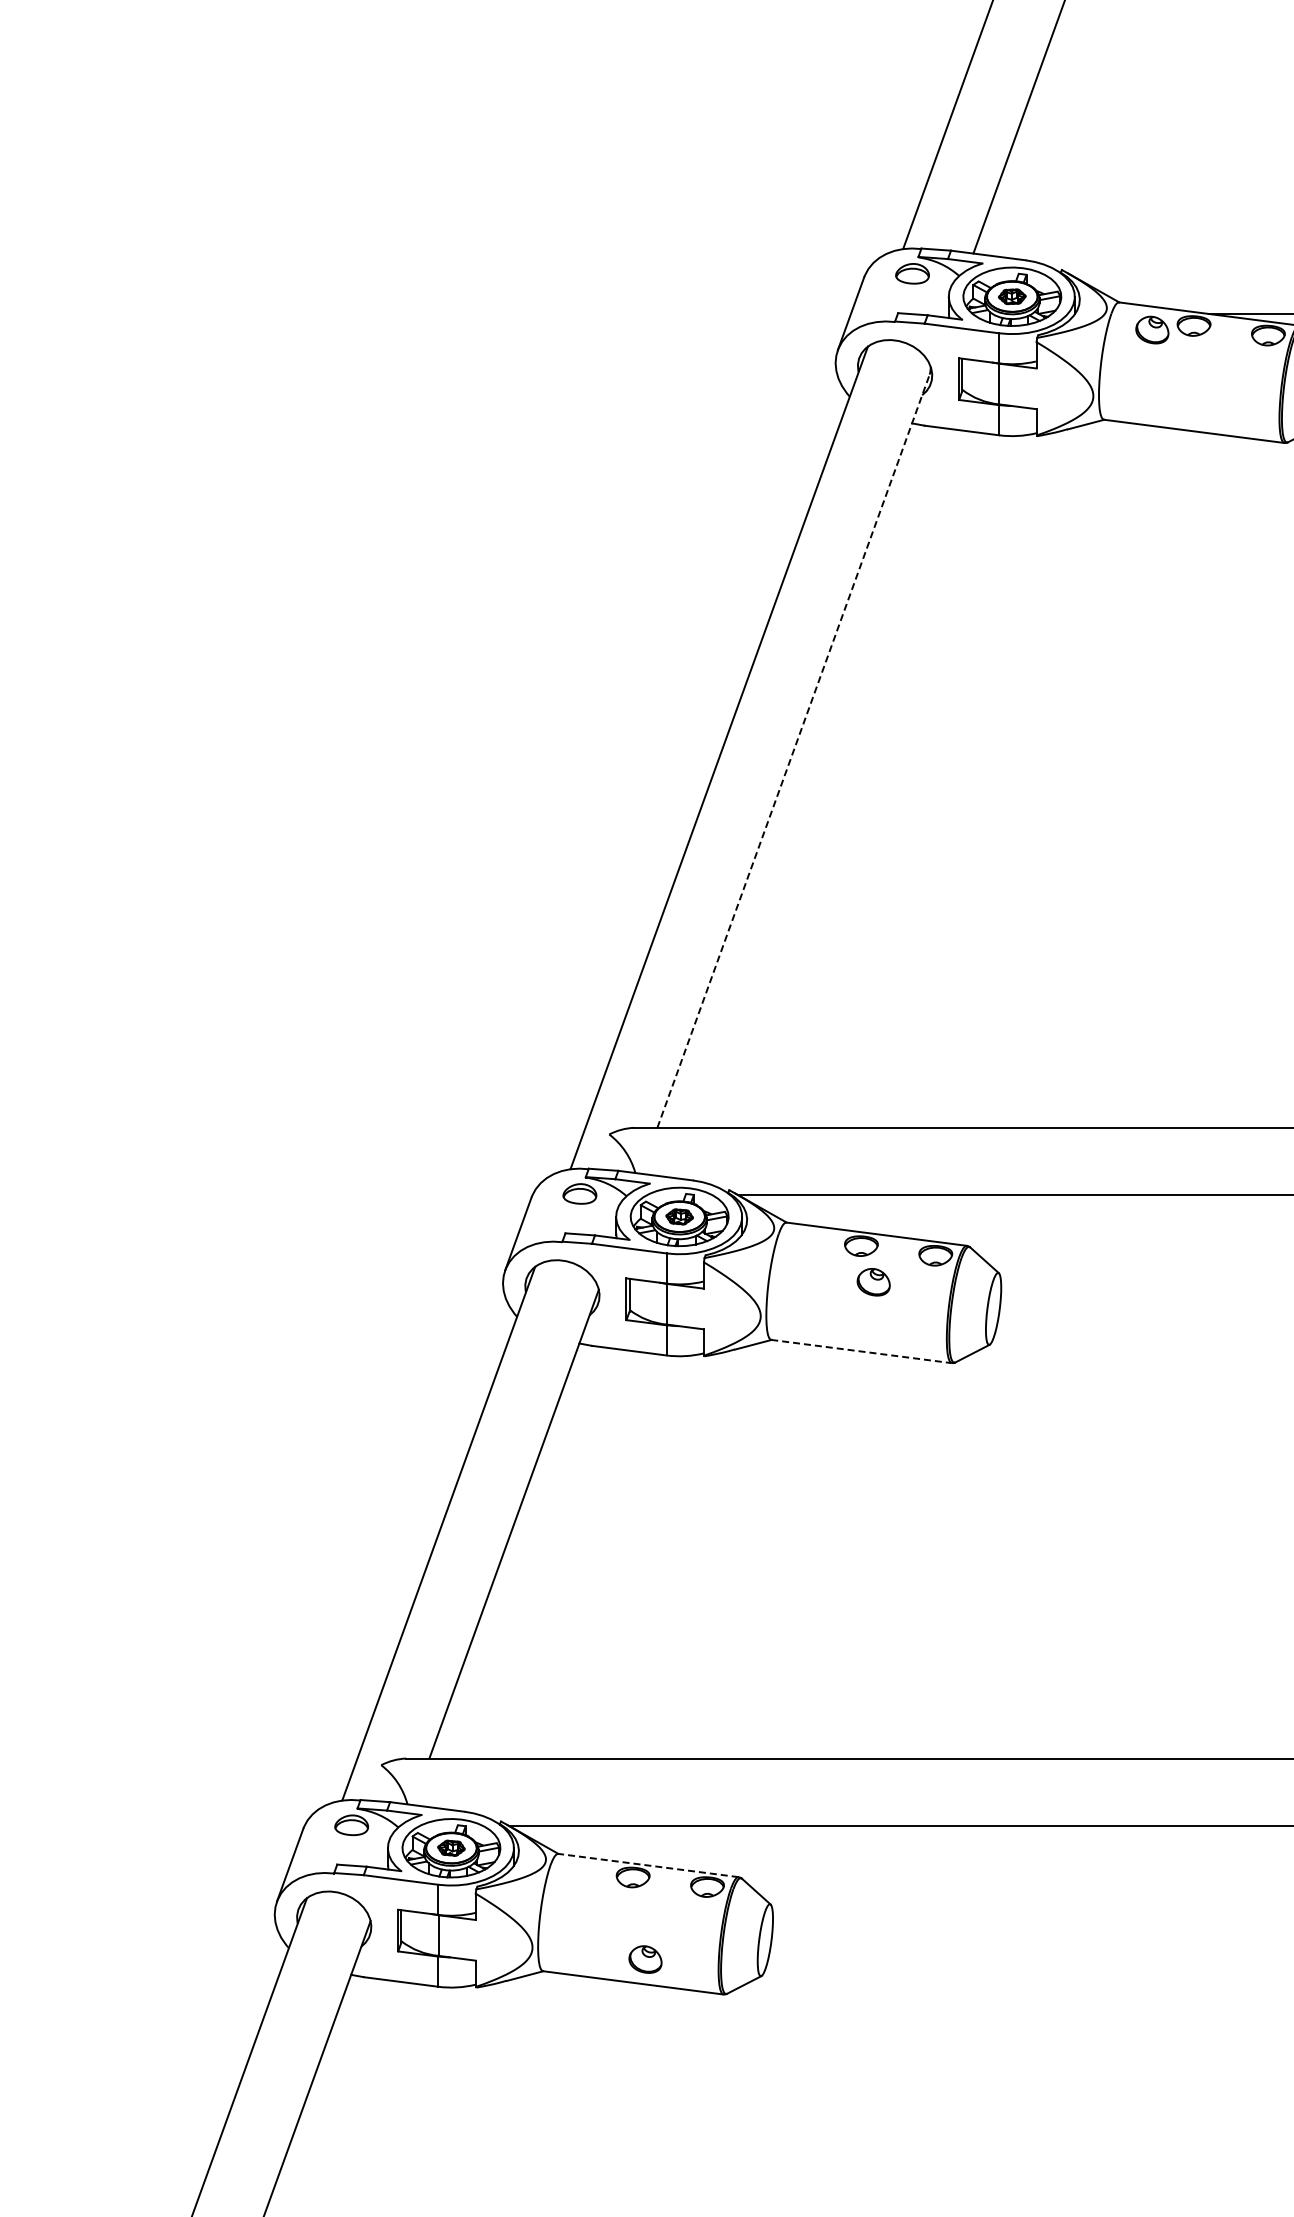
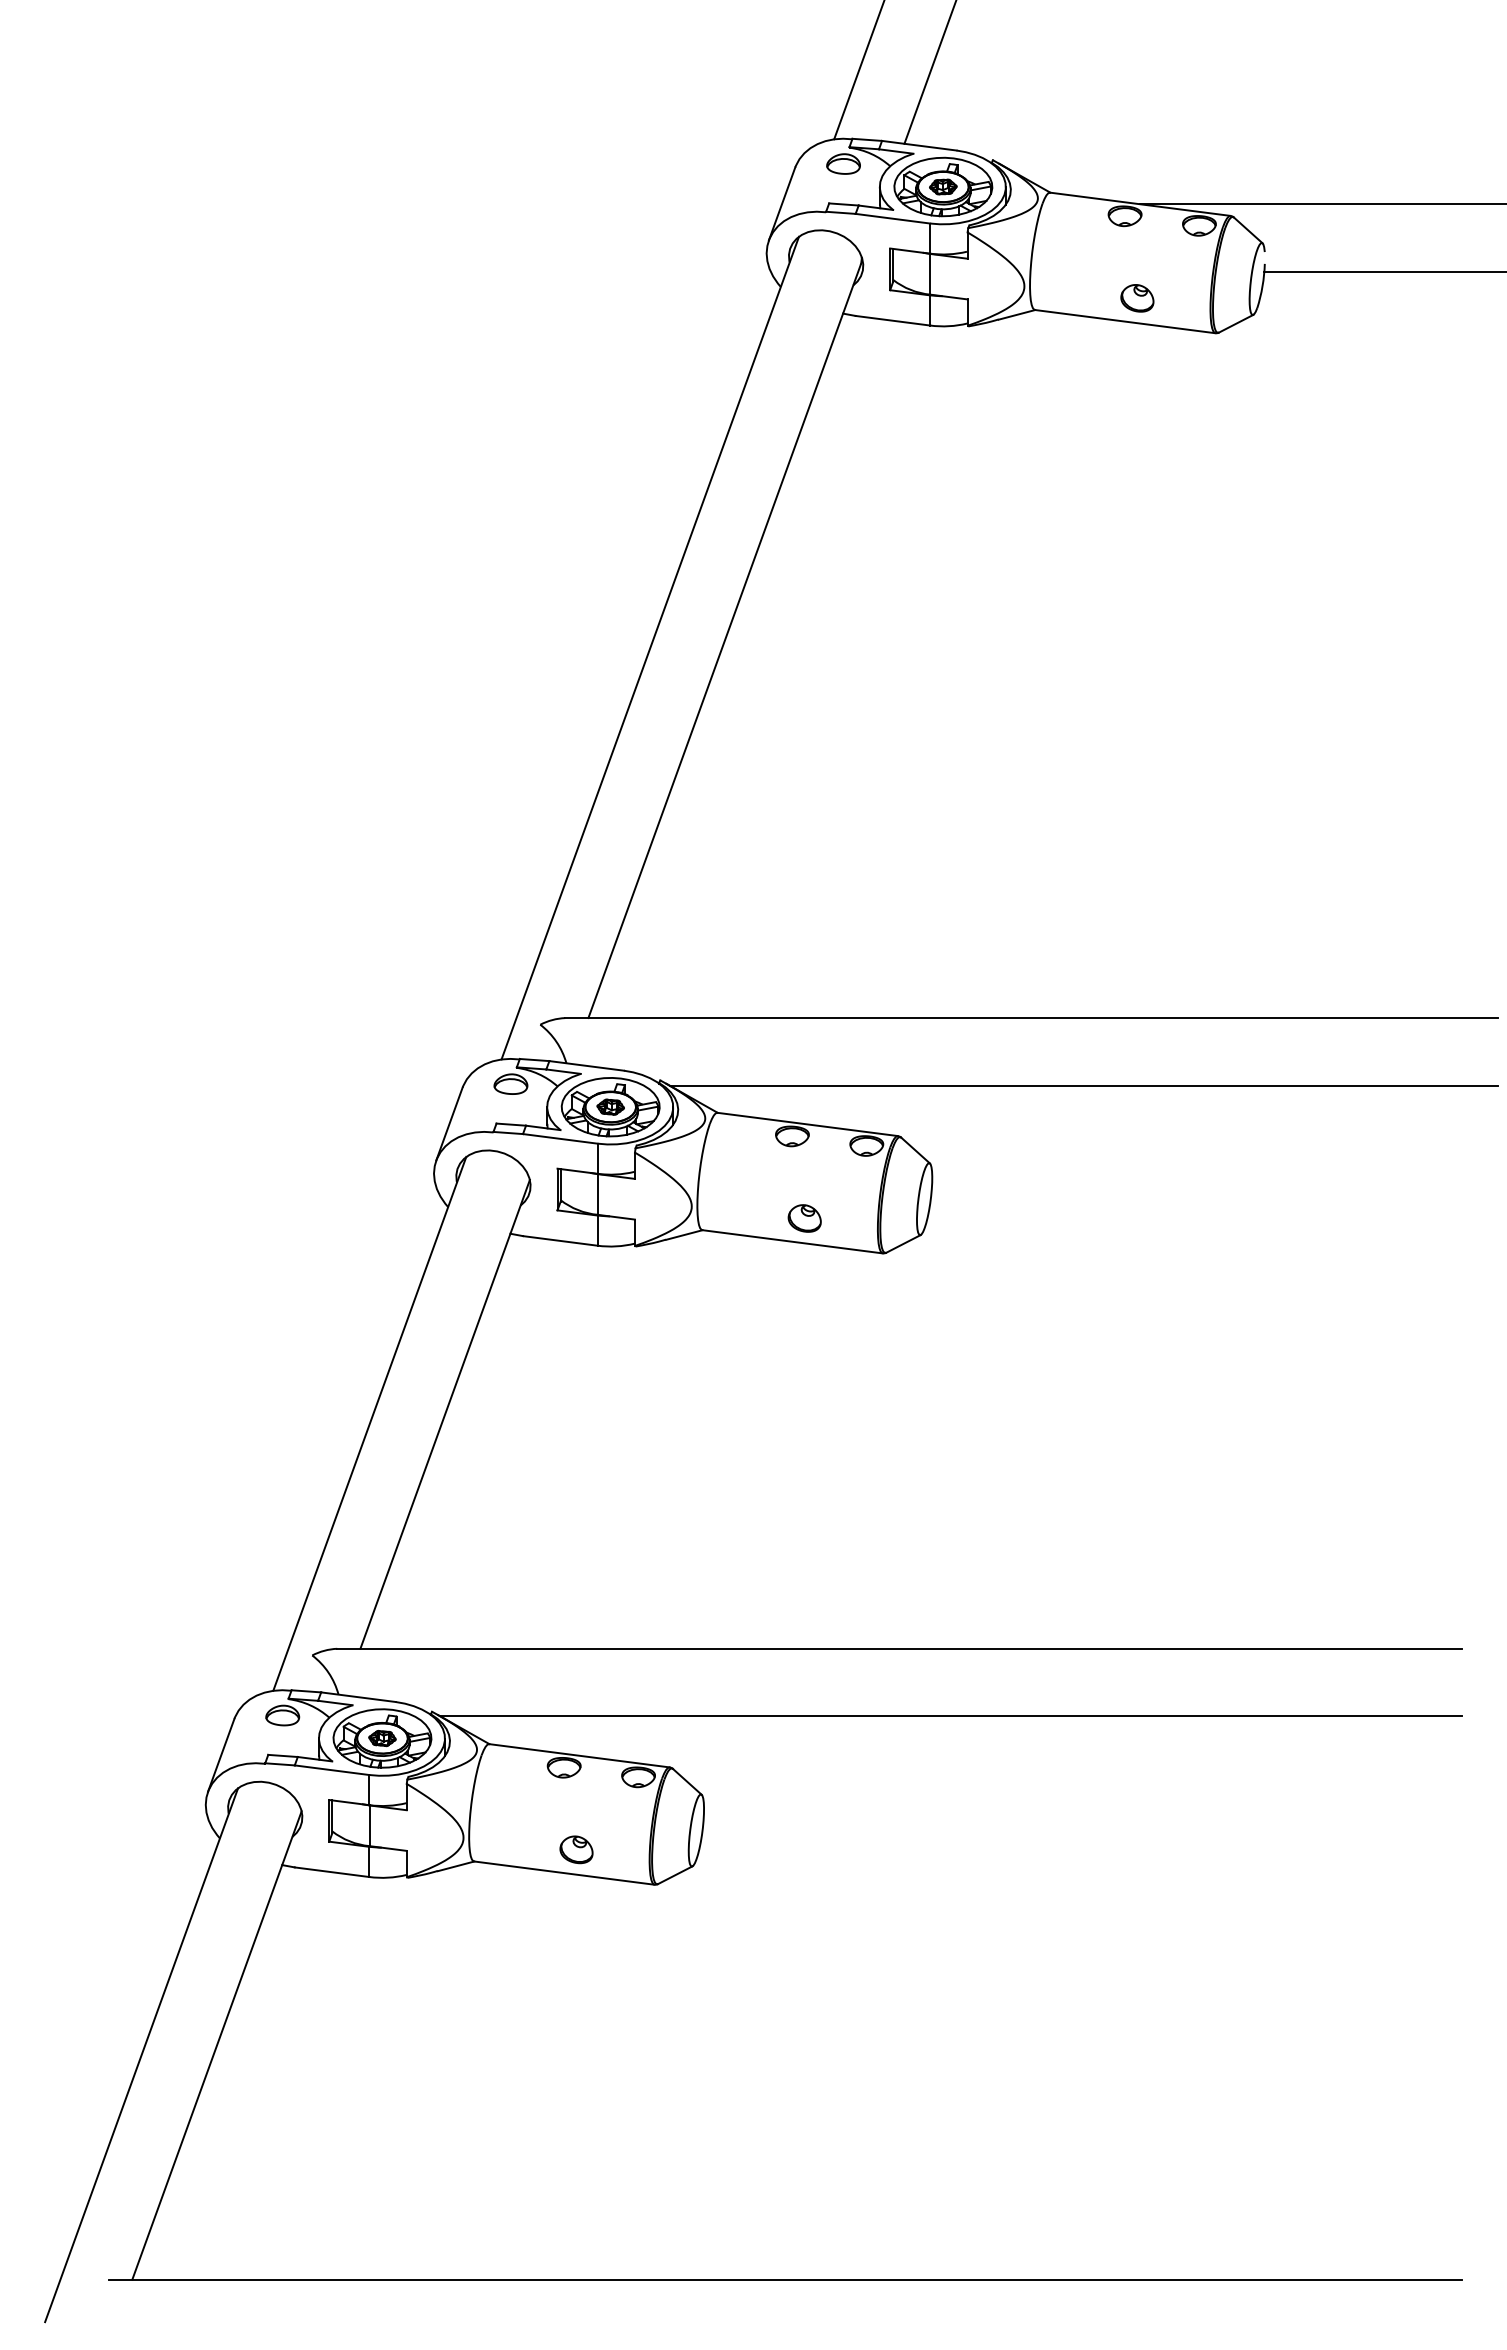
part: (1152, 330) -> (1137, 298), moved
line: (793, 750) -> (724, 640), dashed -> solid
part: (873, 1282) -> (804, 1218), moved
line: (861, 1351) -> (792, 1241), dashed -> solid
line: (648, 1865) -> (579, 1755), dashed -> solid

